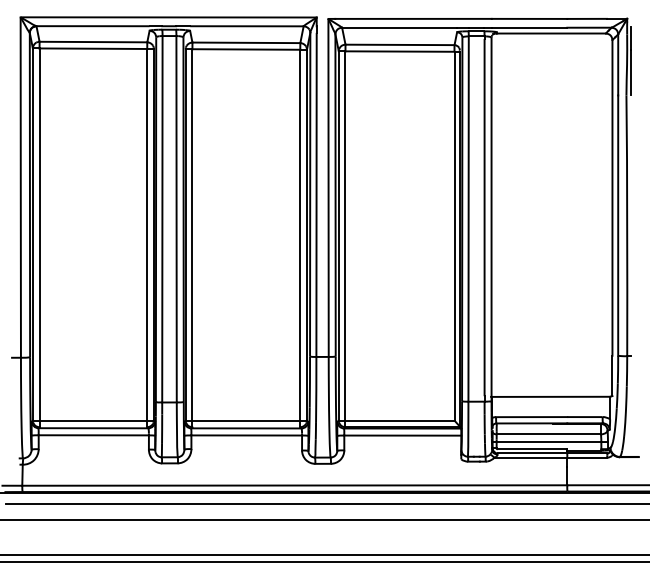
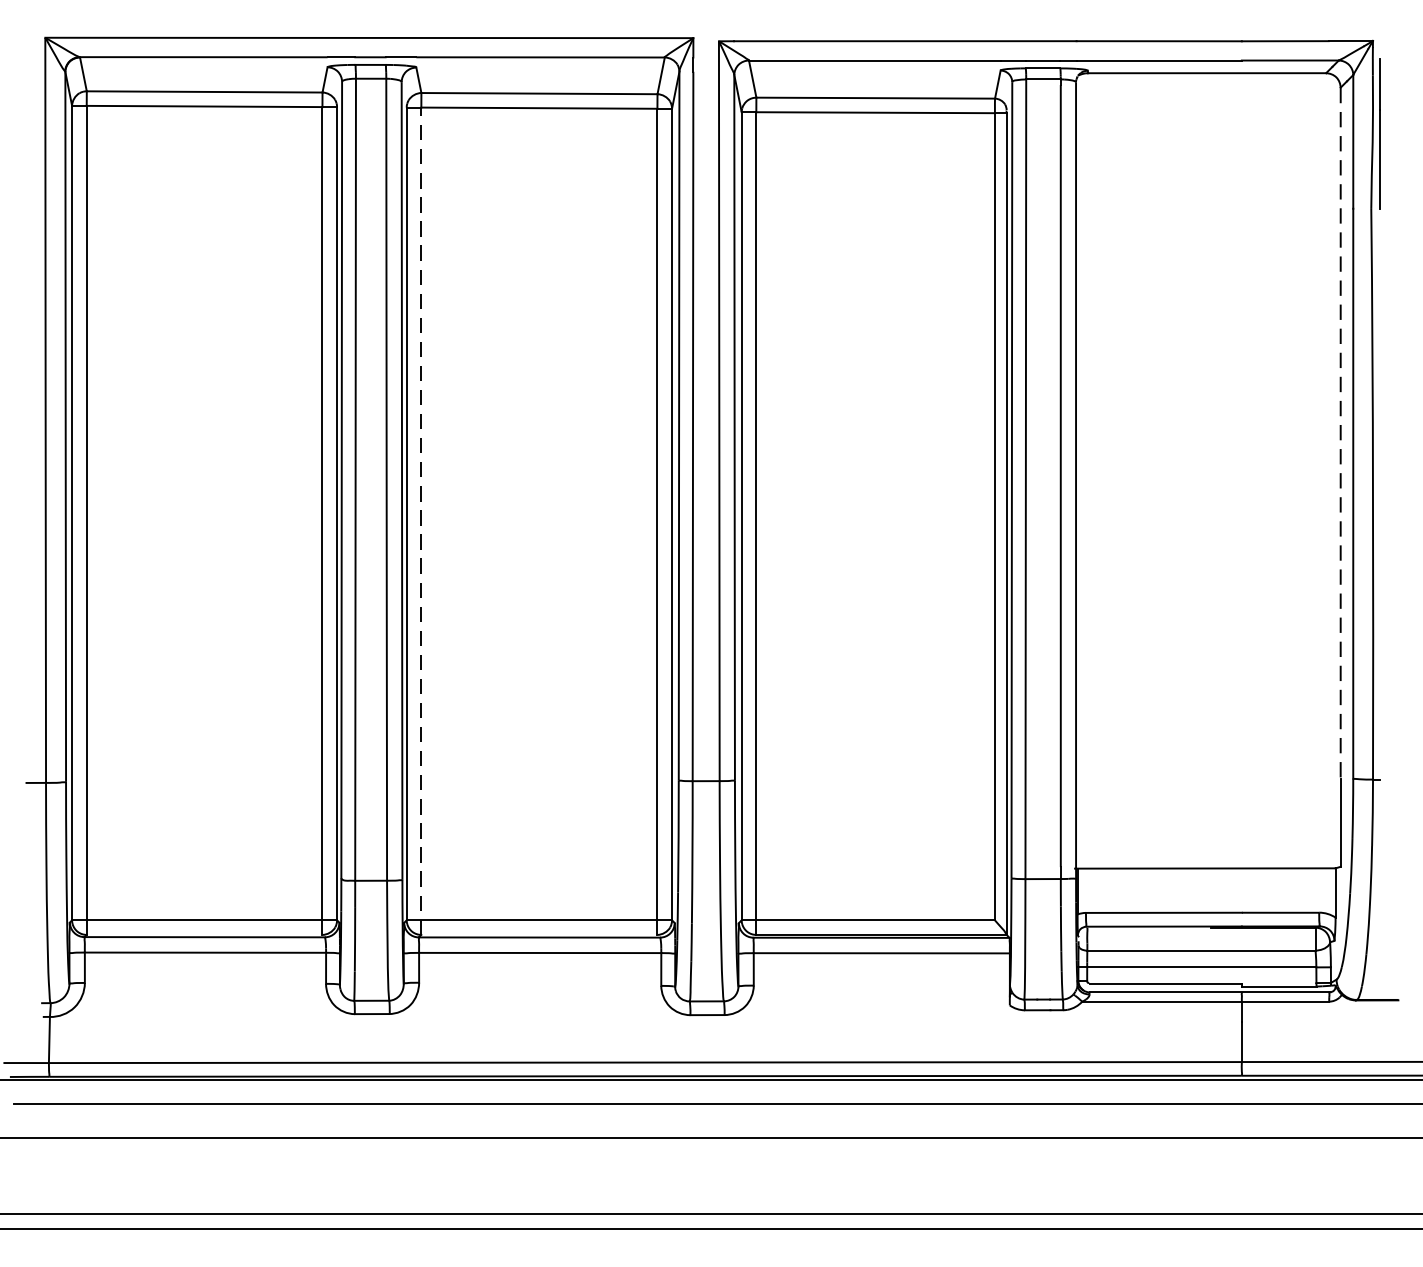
line: (612, 198) -> (1340, 434), solid -> dashed
line: (192, 238) -> (421, 521), solid -> dashed

